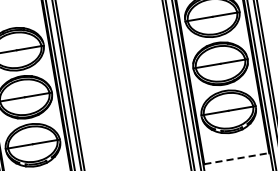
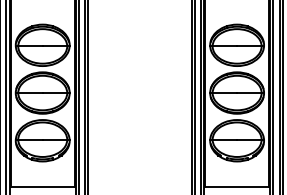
line: (237, 158) -> (237, 187), dashed -> solid

